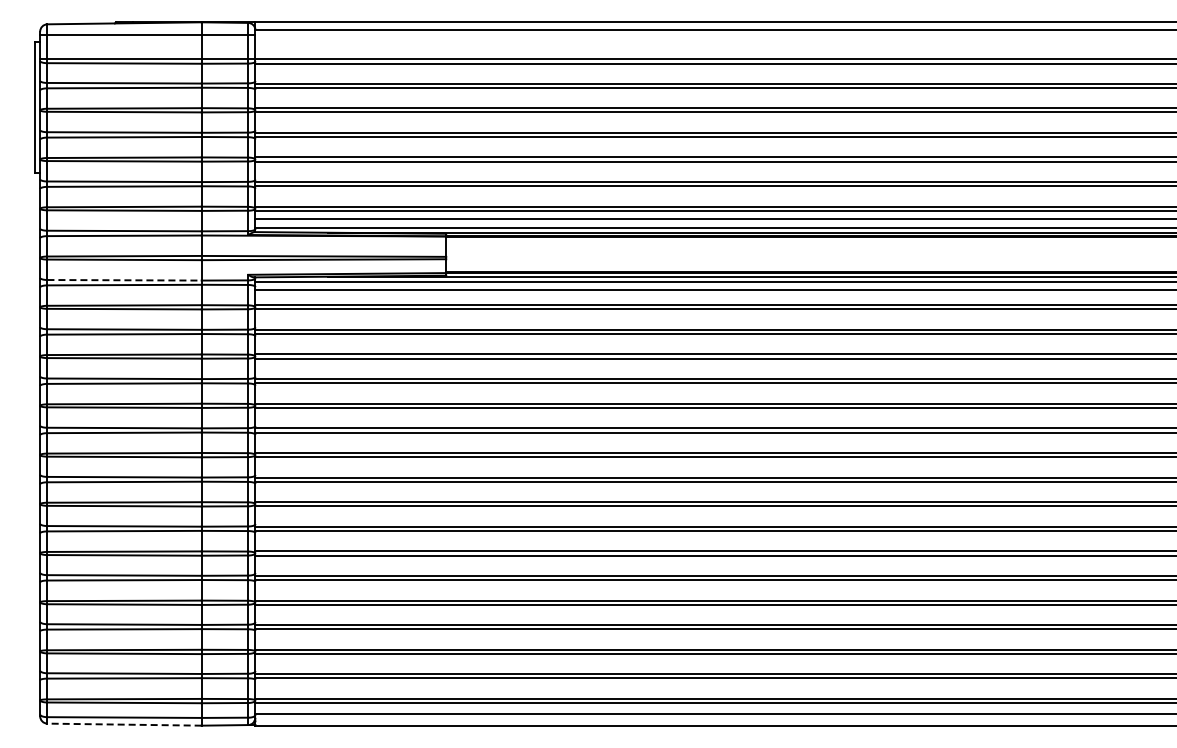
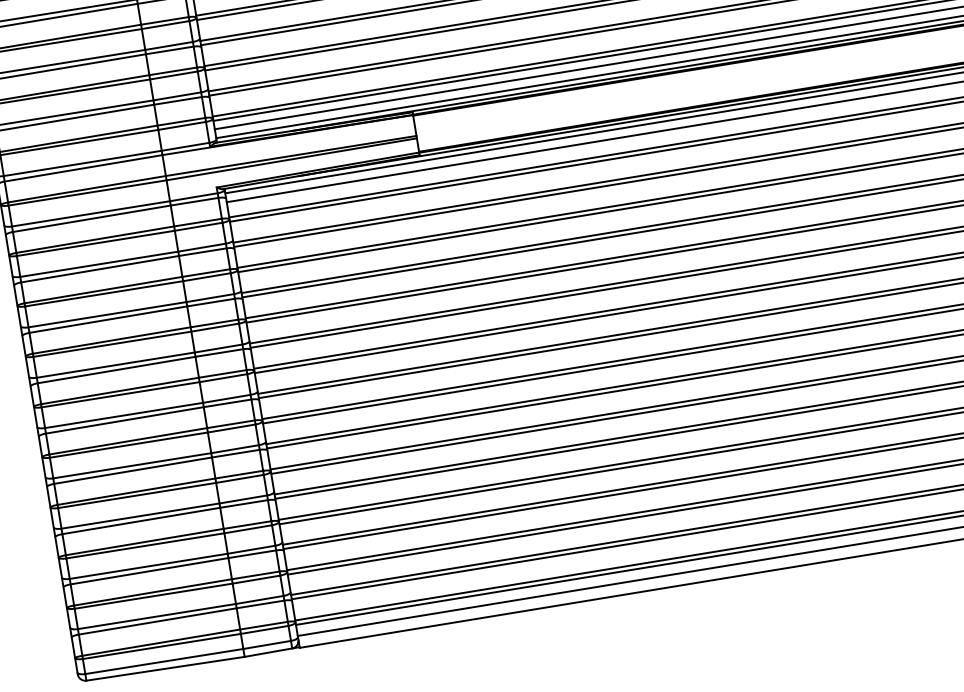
line: (125, 280) -> (92, 213), dashed -> solid
line: (124, 724) -> (165, 668), dashed -> solid

